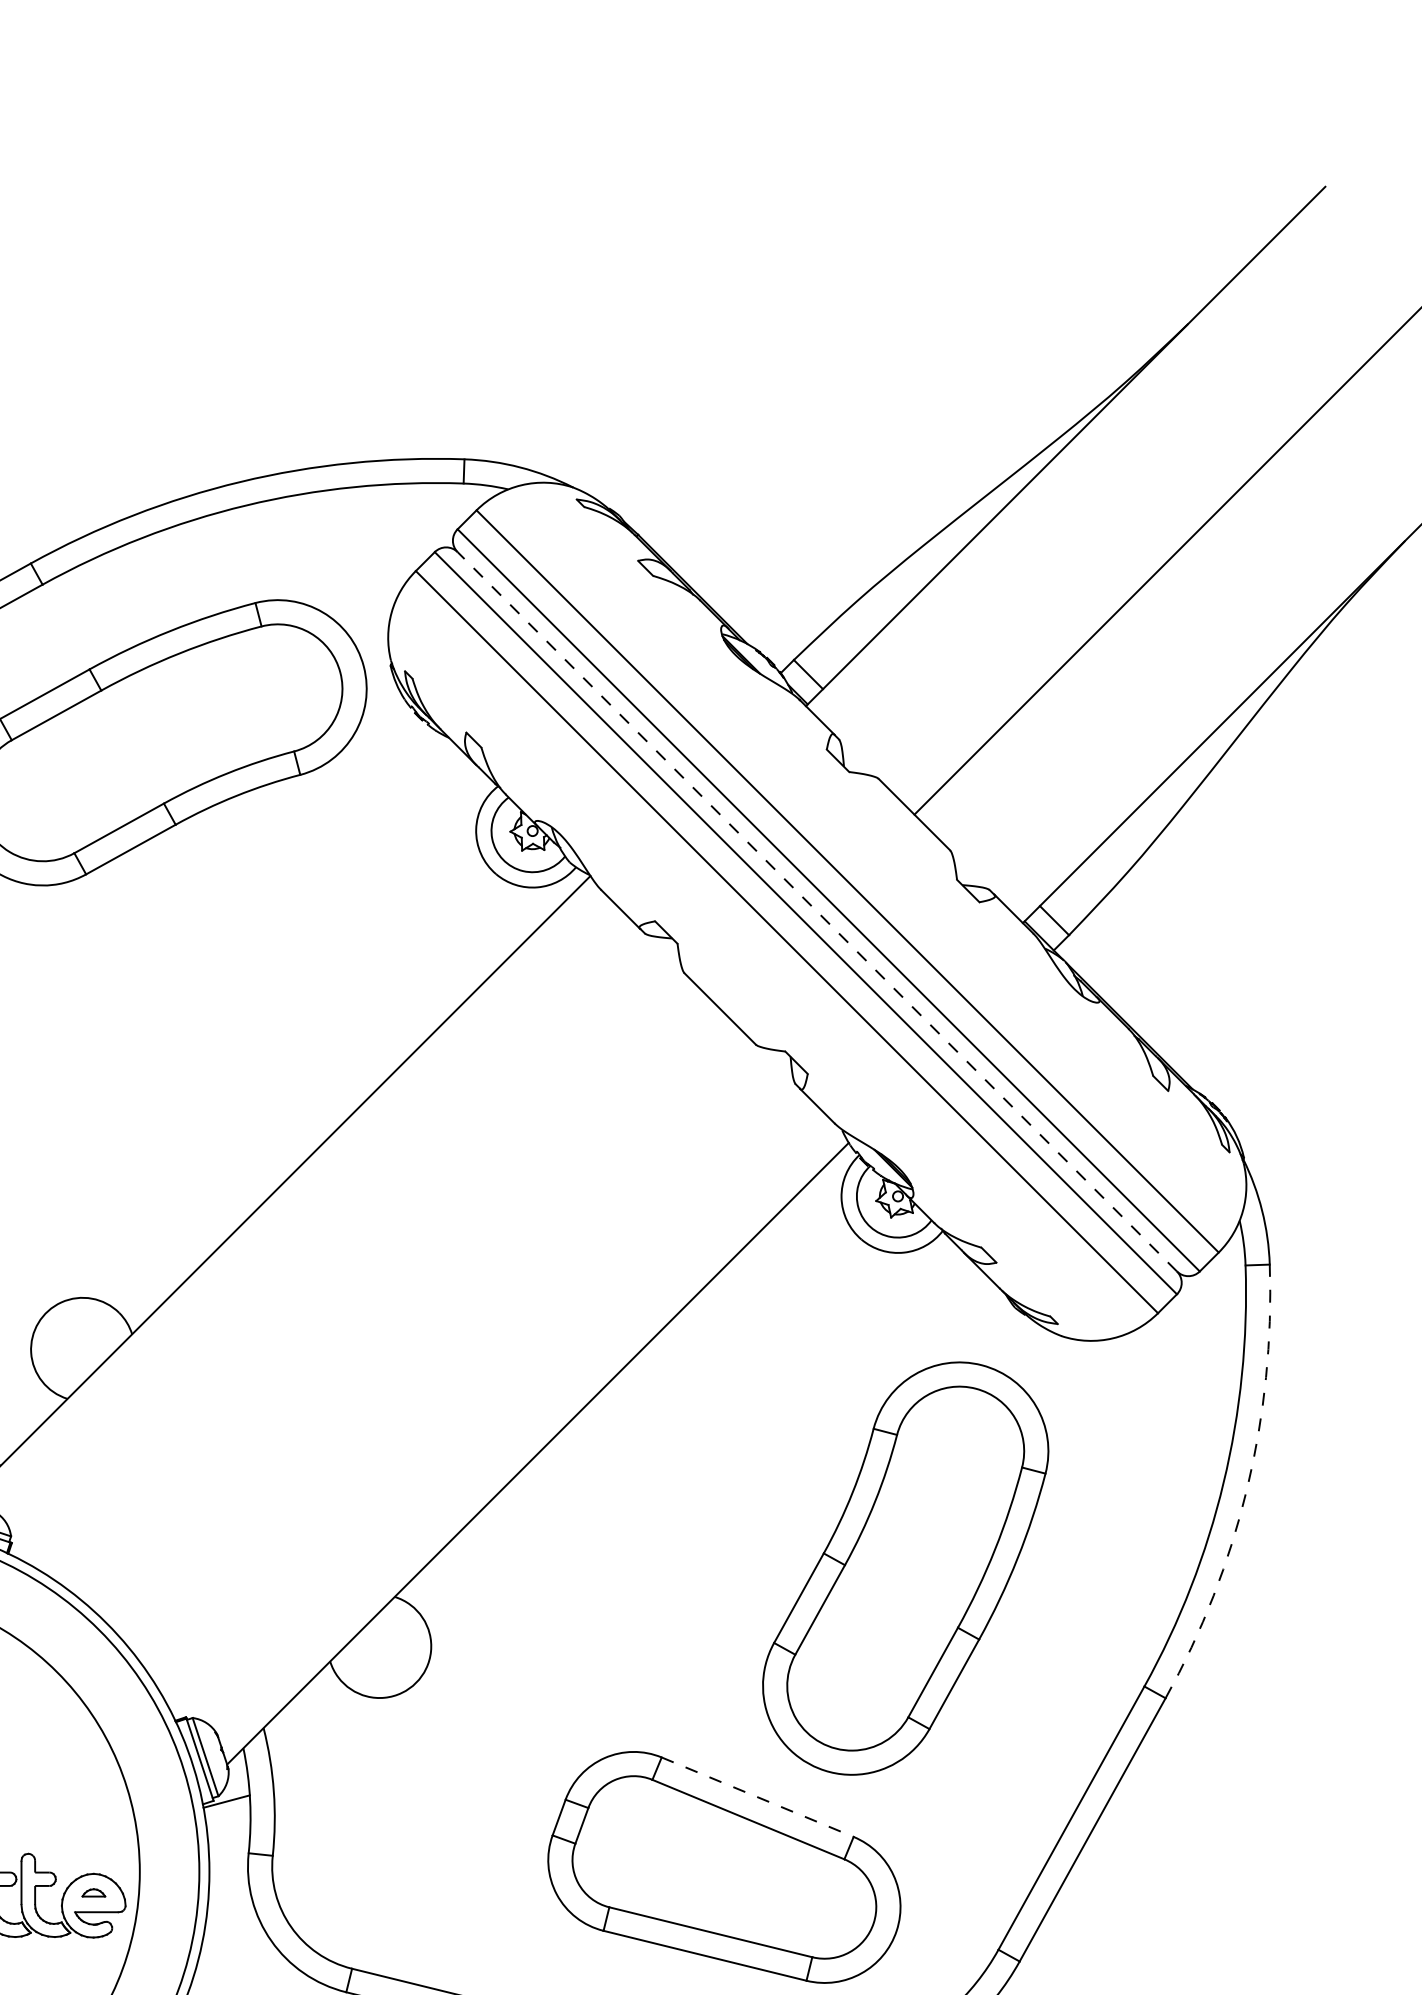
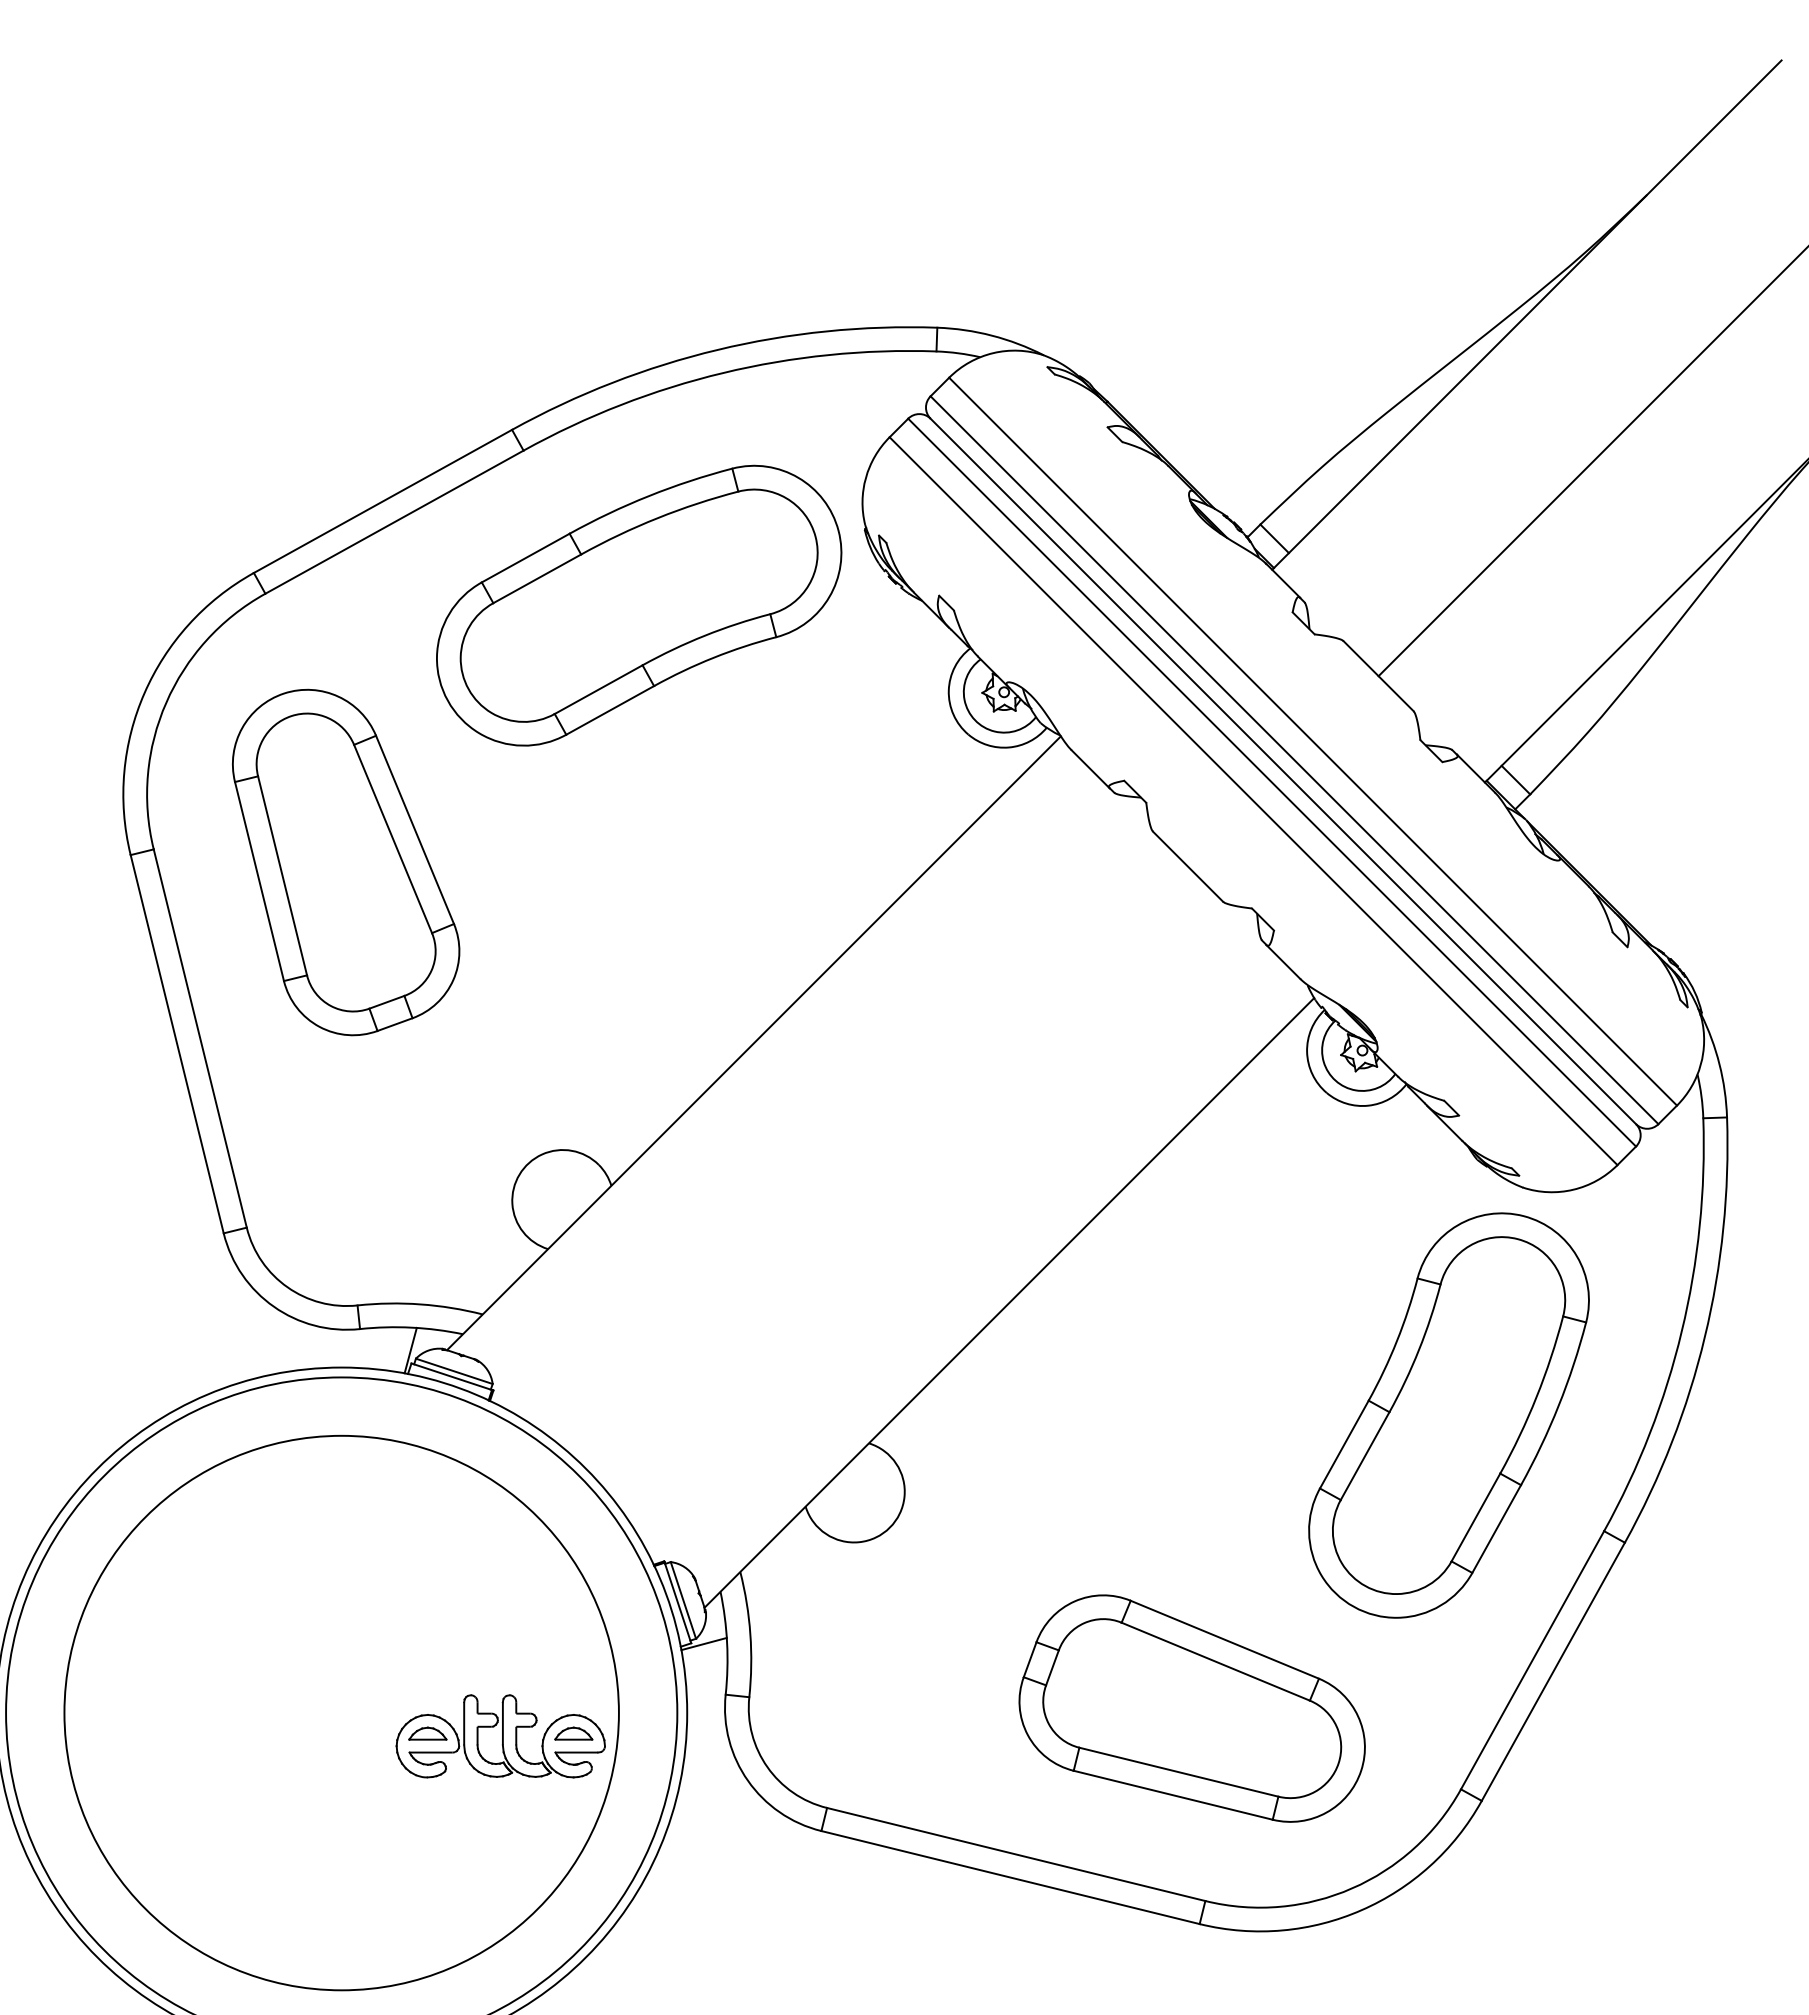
line: (817, 911) -> (1283, 771), dashed -> solid
arc: (1246, 1489) -> (1704, 1337), dashed -> solid
part: (905, 1568) -> (1448, 1415), moved
line: (757, 1796) -> (1224, 1639), dashed -> solid
part: (93, 1892) -> (573, 1733), size x1.67

